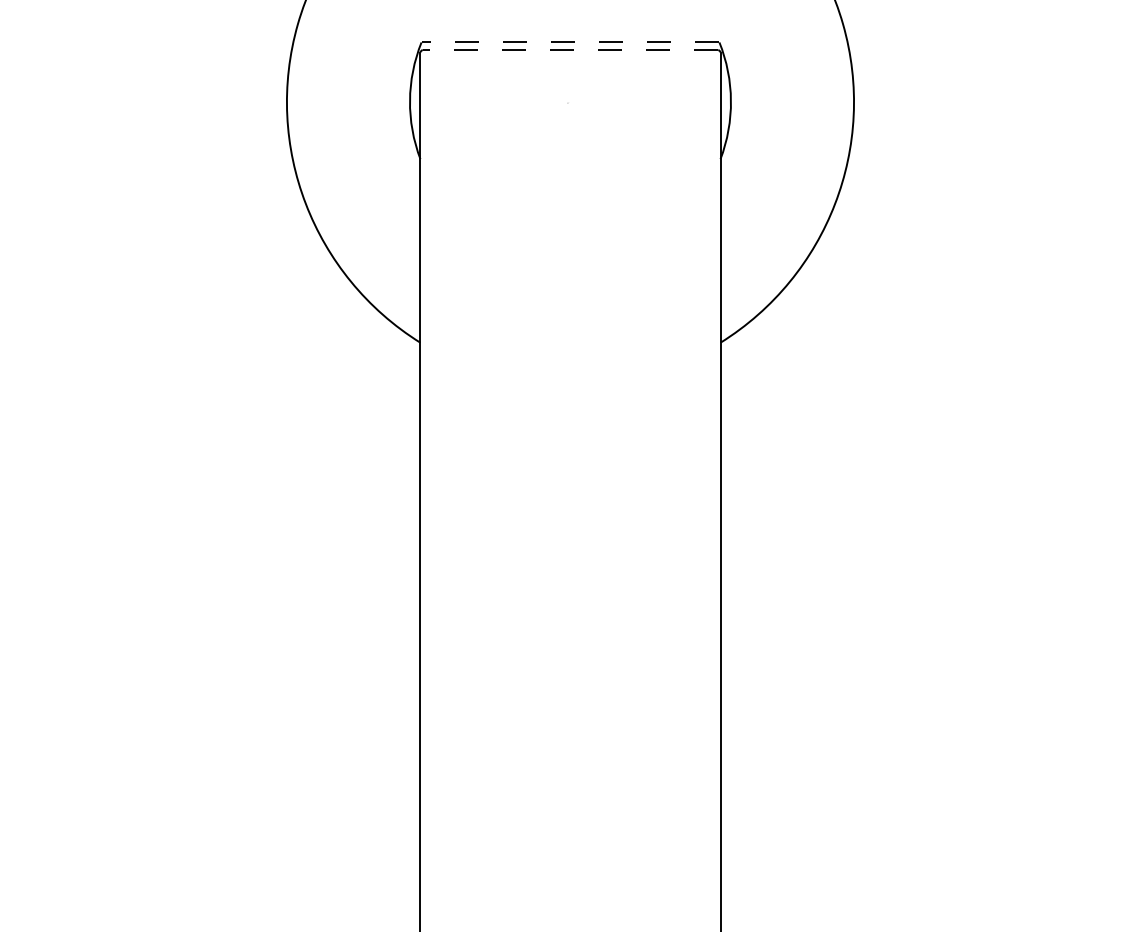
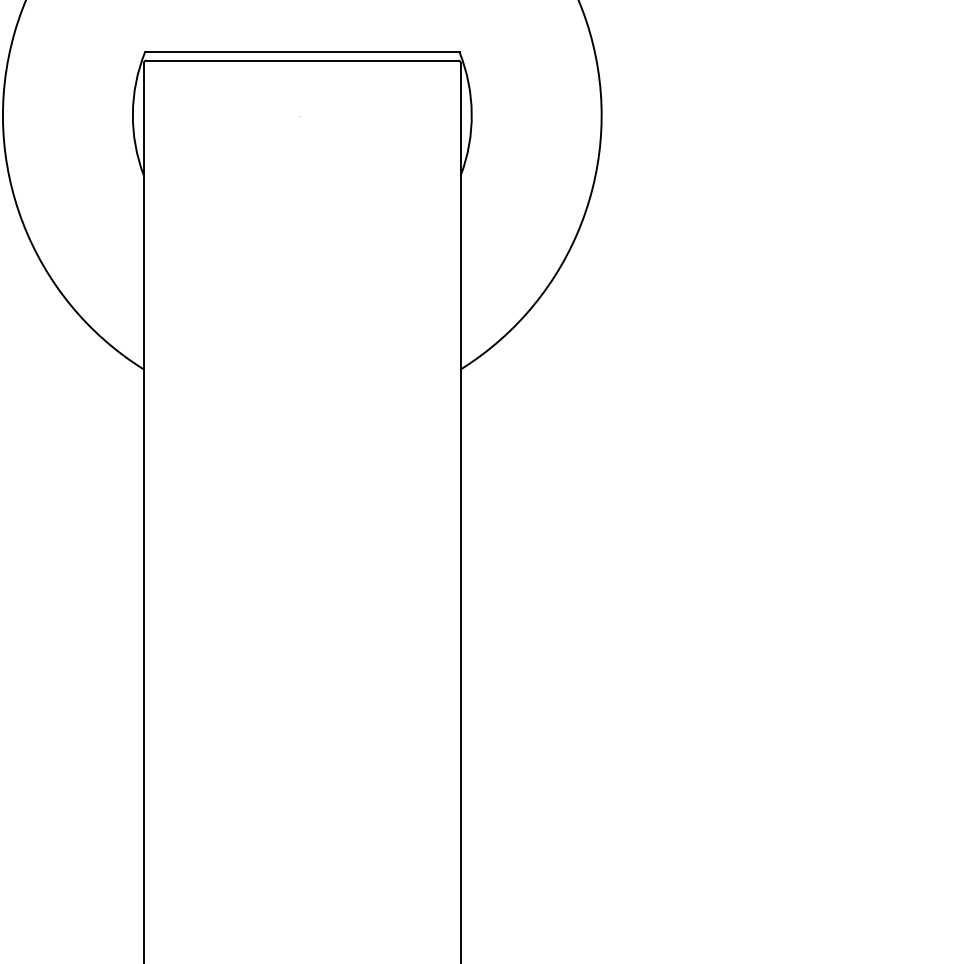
line: (570, 42) -> (302, 52), dashed -> solid
line: (570, 50) -> (302, 60), dashed -> solid

